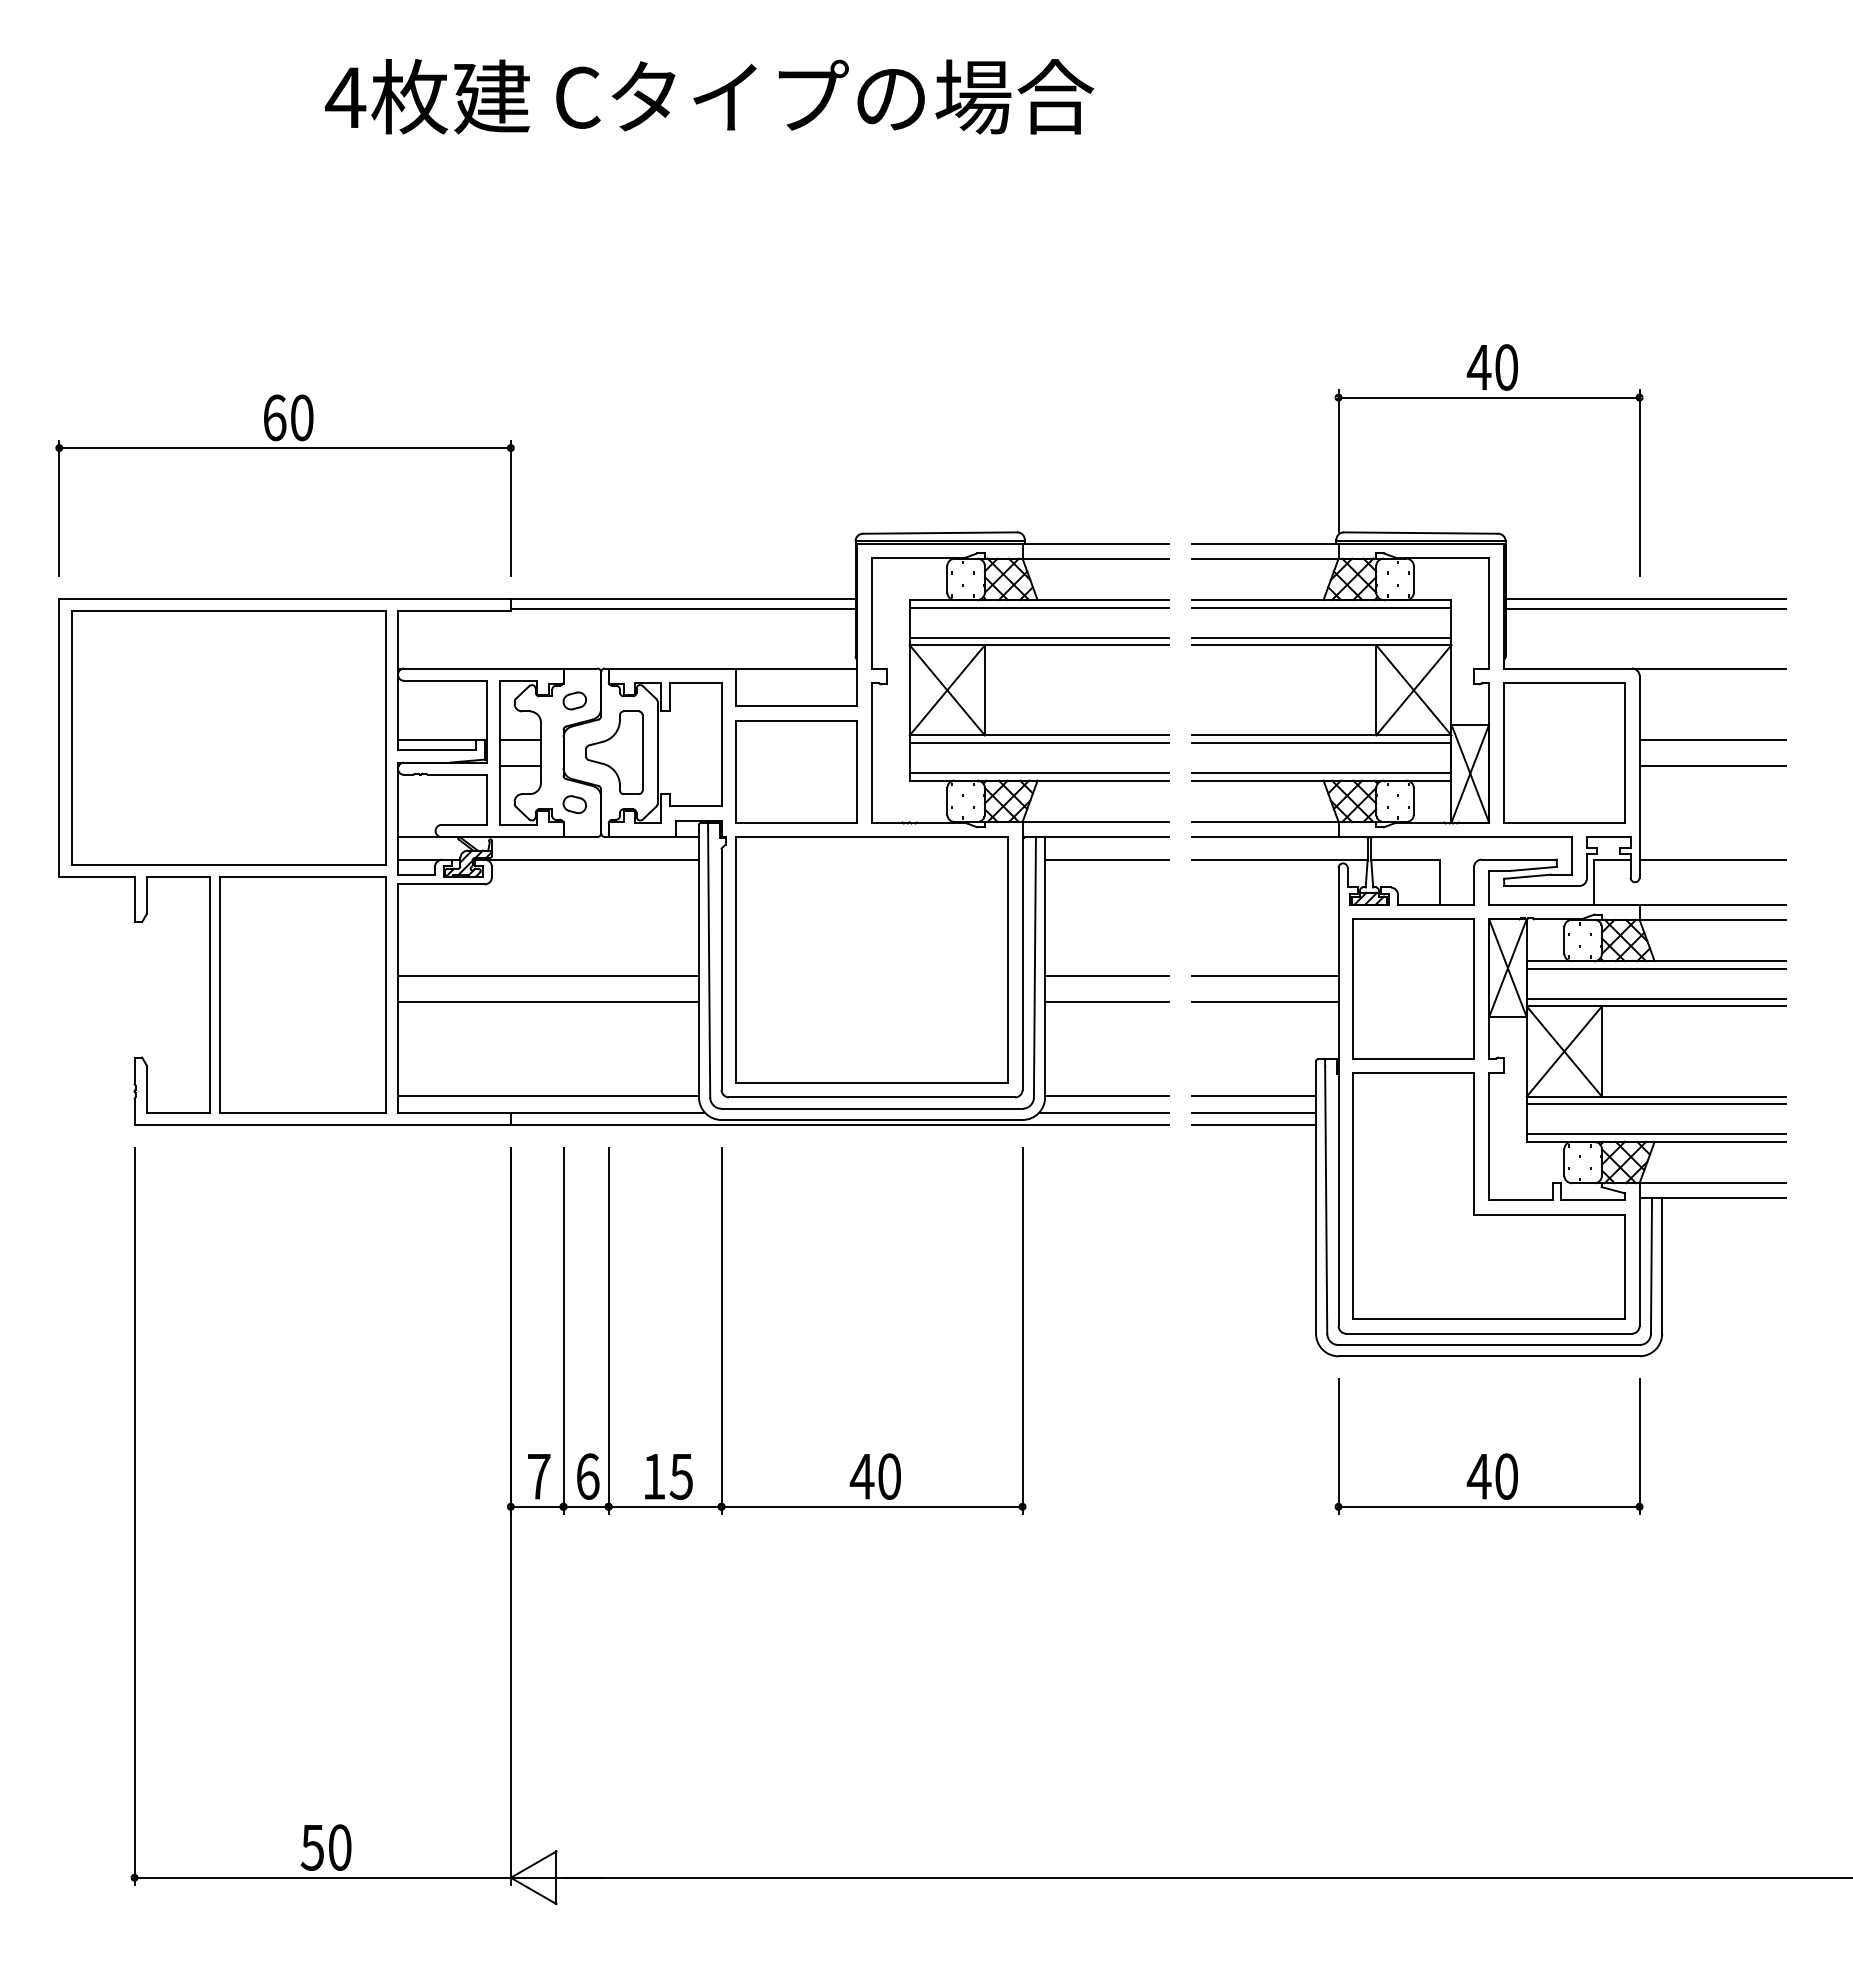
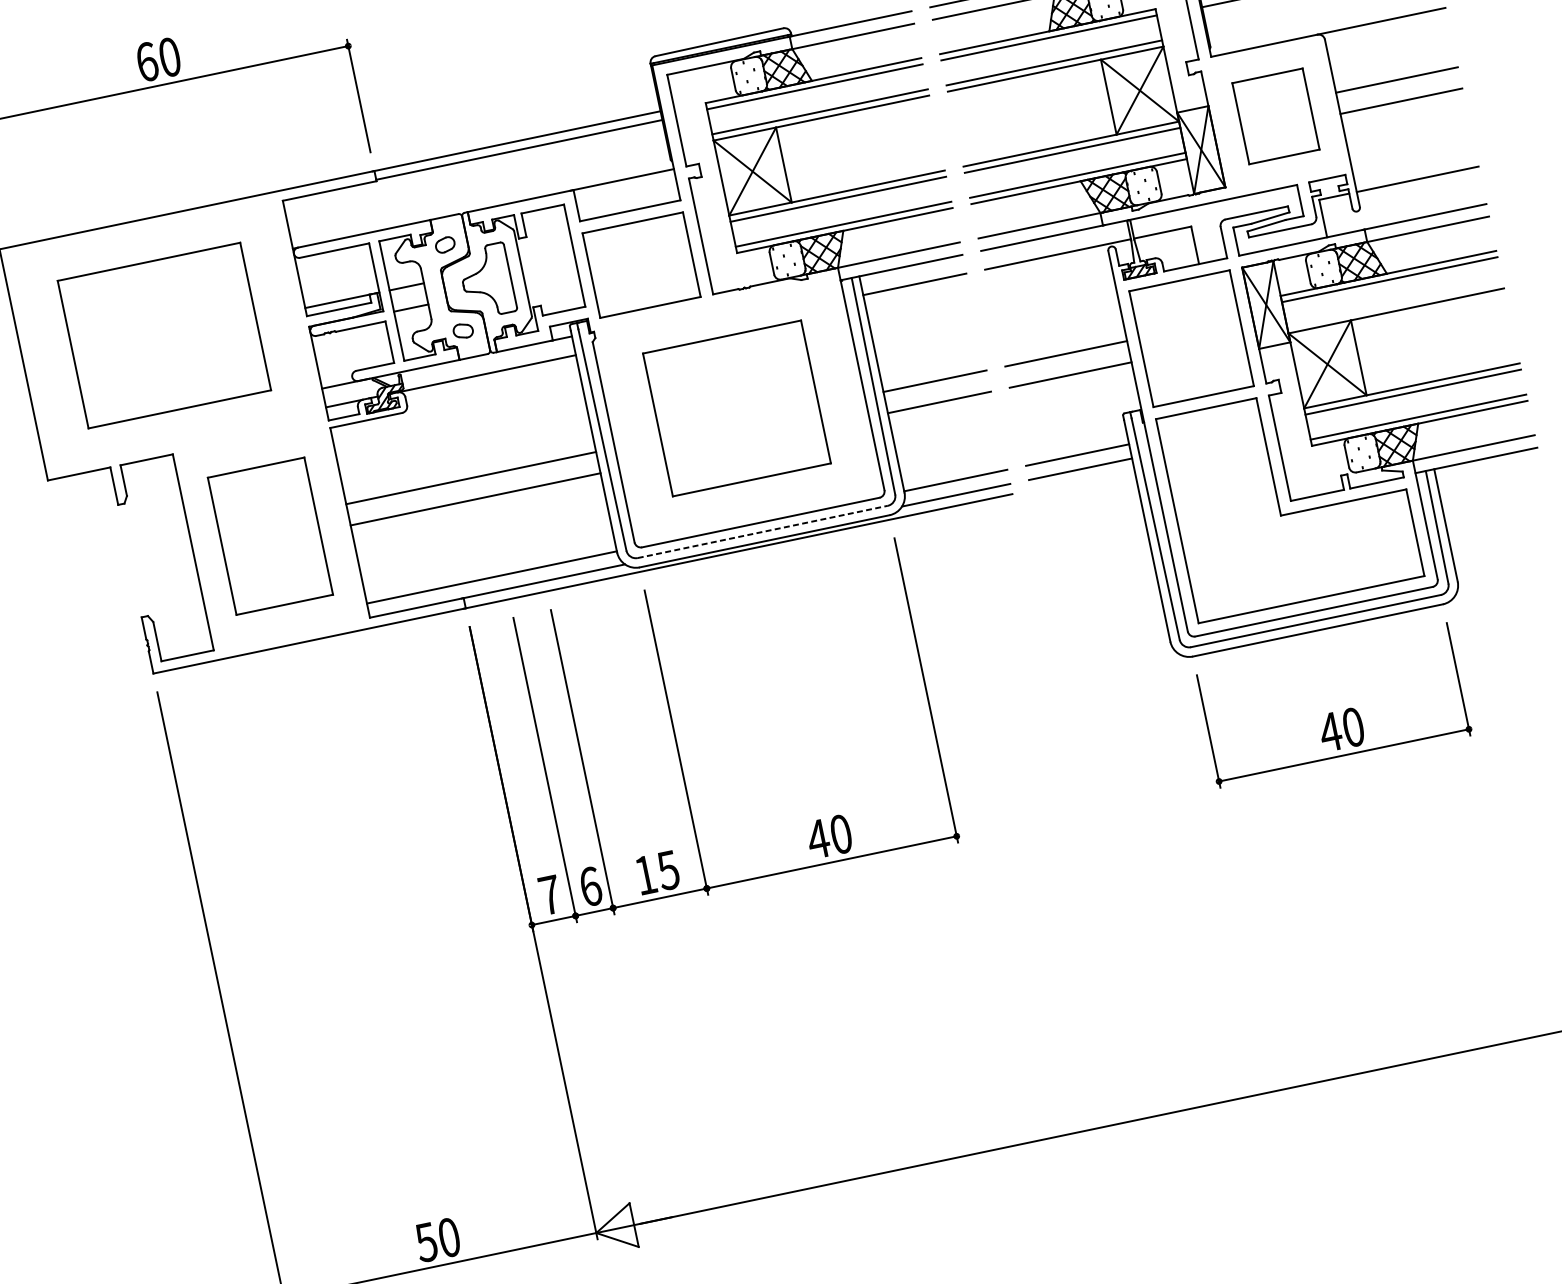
part: (228, 737) -> (164, 335), size x0.7
part: (1564, 752) -> (1275, 116), size x0.7
part: (871, 959) -> (736, 408), size x0.7
part: (302, 994) -> (270, 535), size x0.7
line: (1656, 998) -> (1394, 304), removed
line: (872, 1108) -> (763, 531), solid -> dashed
line: (1253, 1125) -> (1082, 479), removed

